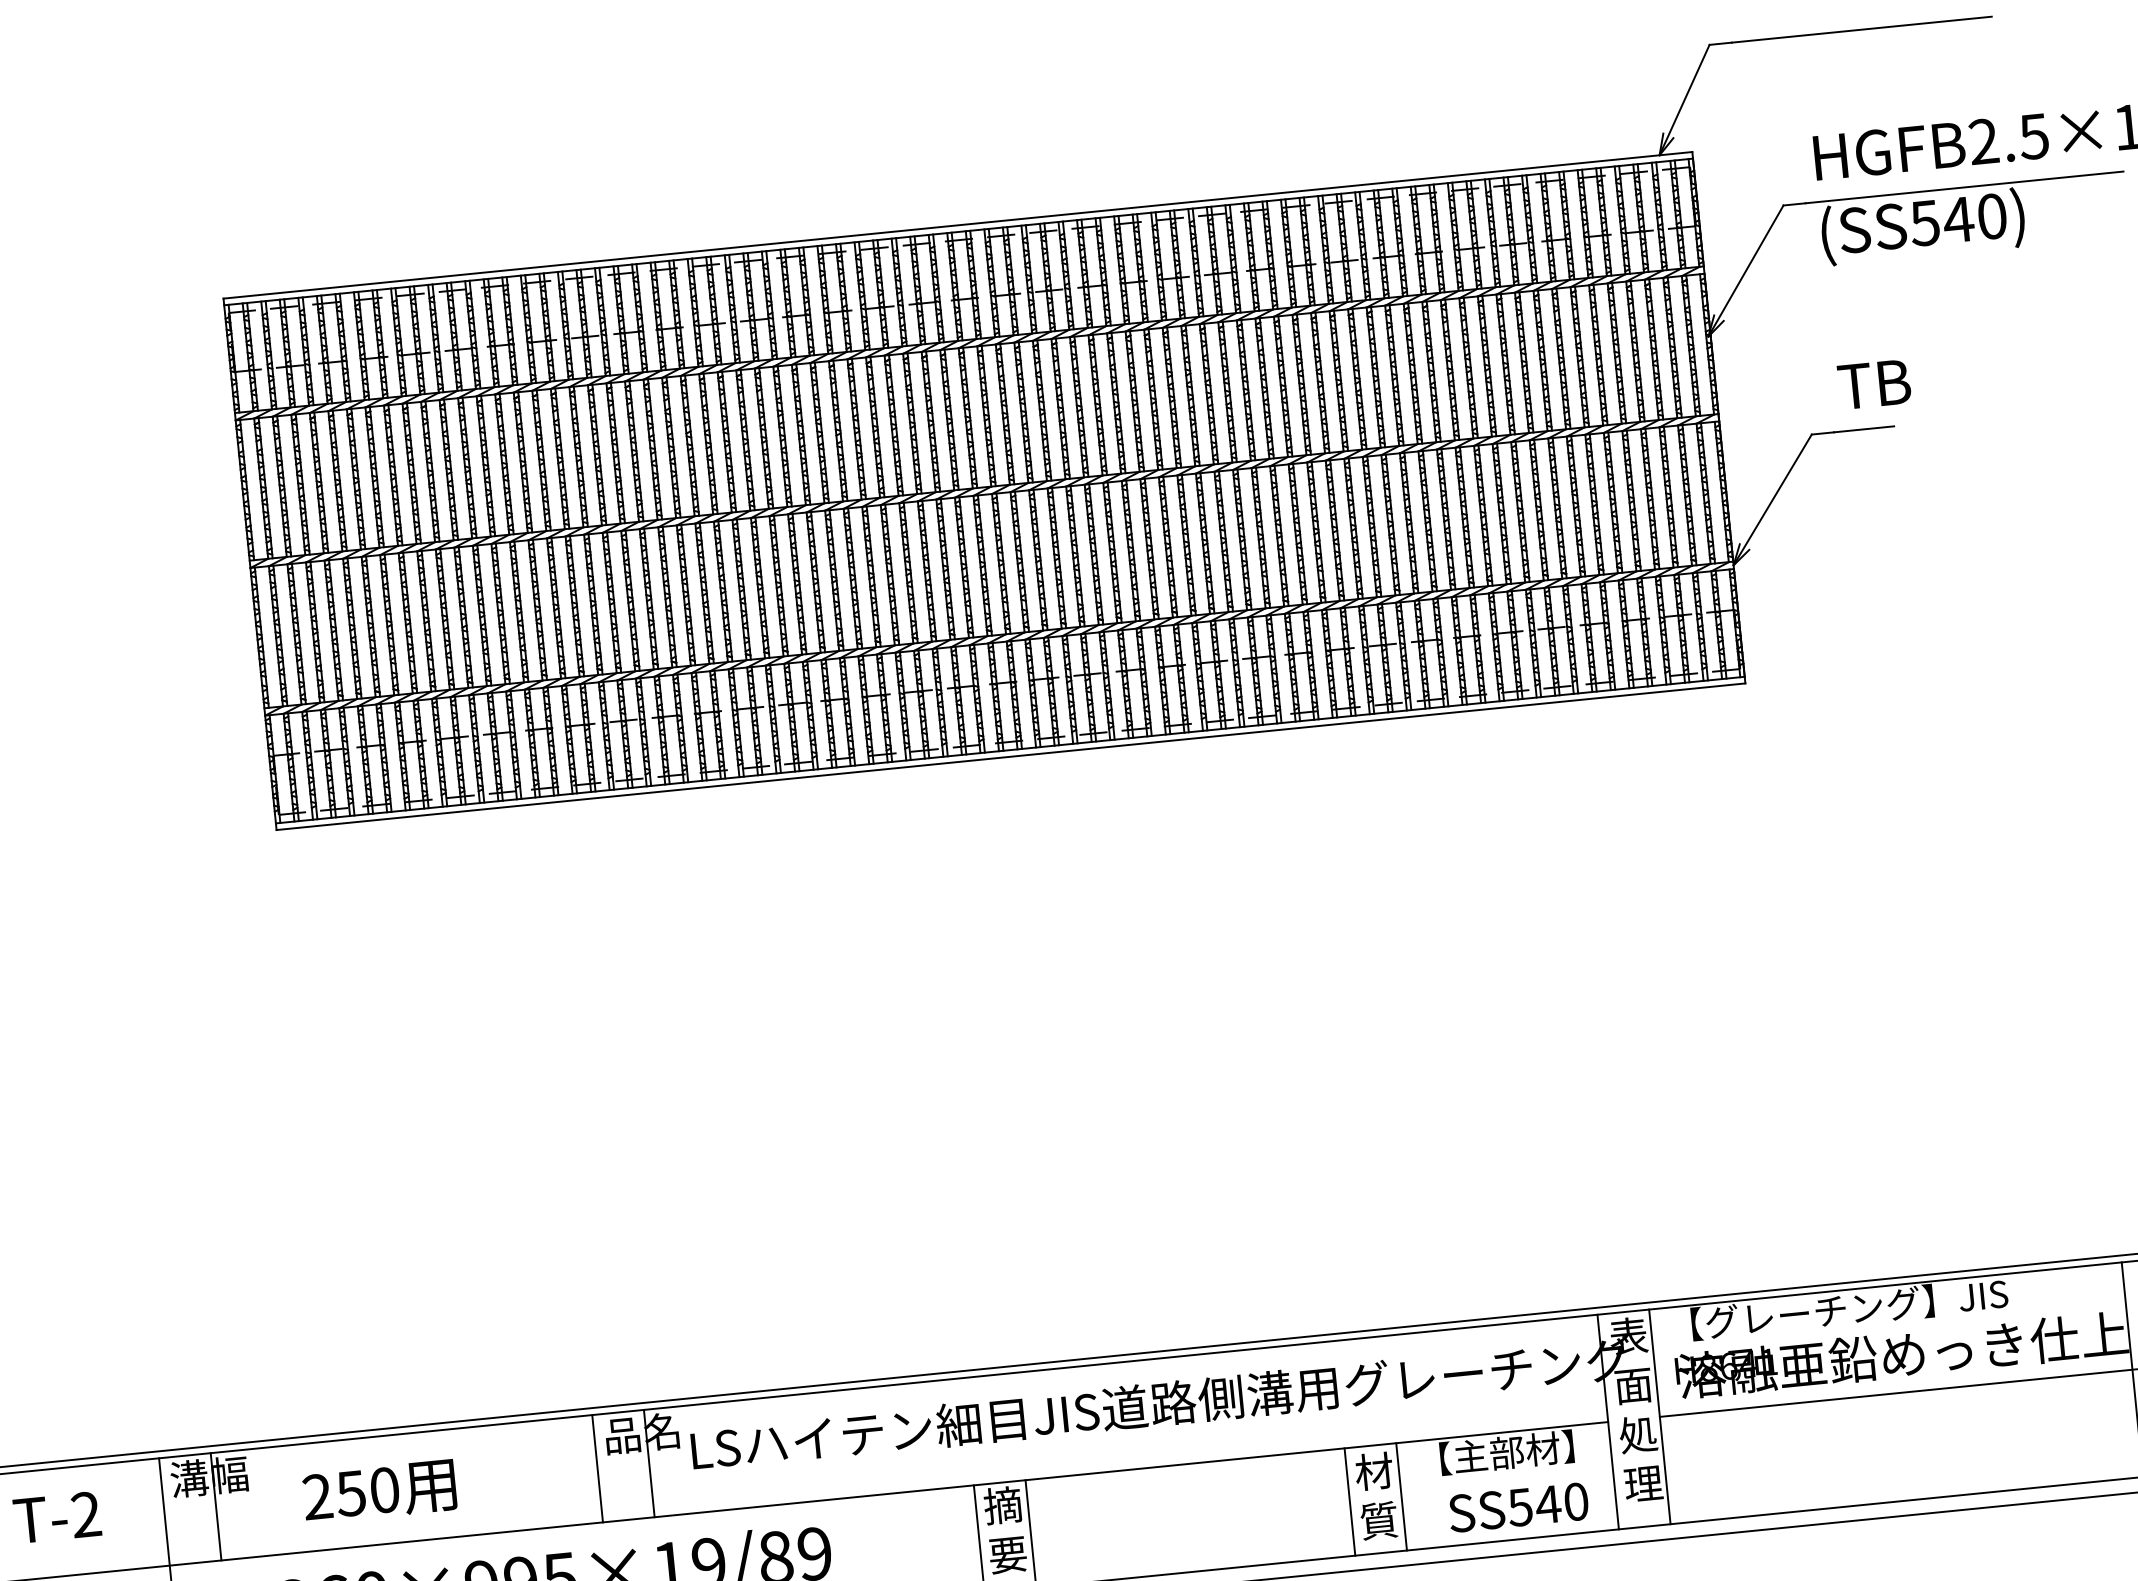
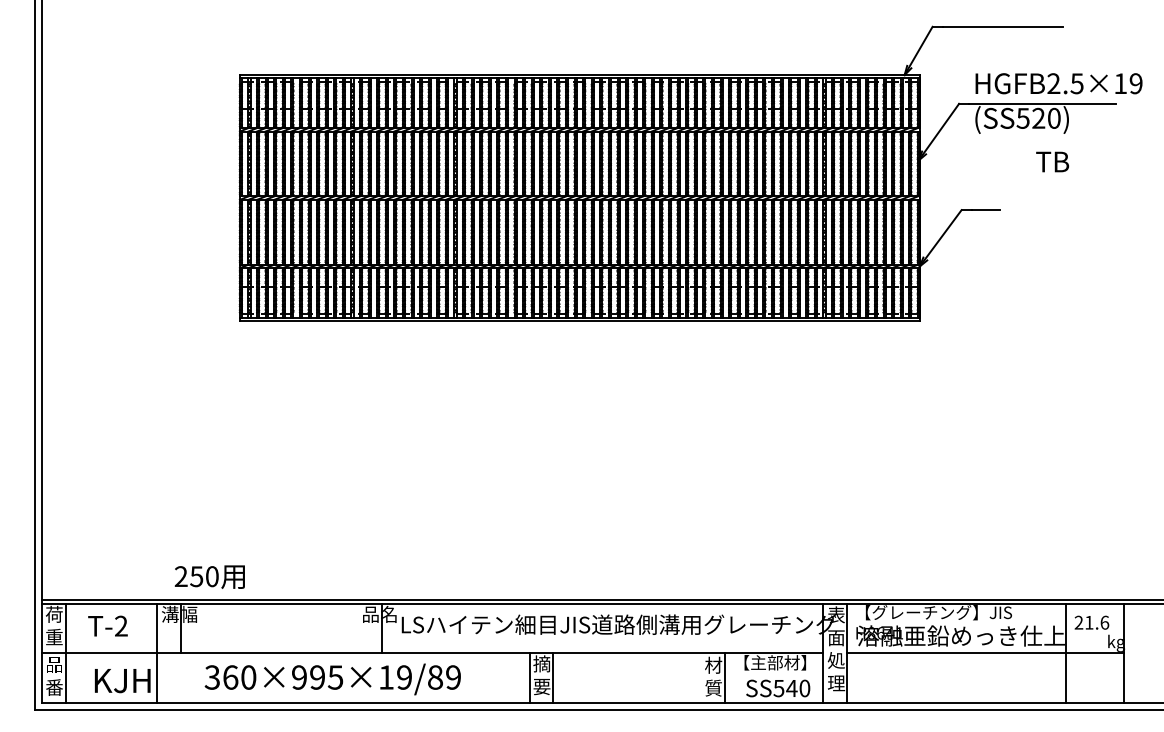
text: (1957, 217) -> (1038, 117), (SS540) -> (SS520)
text: (1874, 383) -> (1052, 161), moved
line: (596, 1468) -> (357, 628), removed
text: (378, 1490) -> (209, 576), moved
line: (1350, 1502) -> (701, 678), removed

